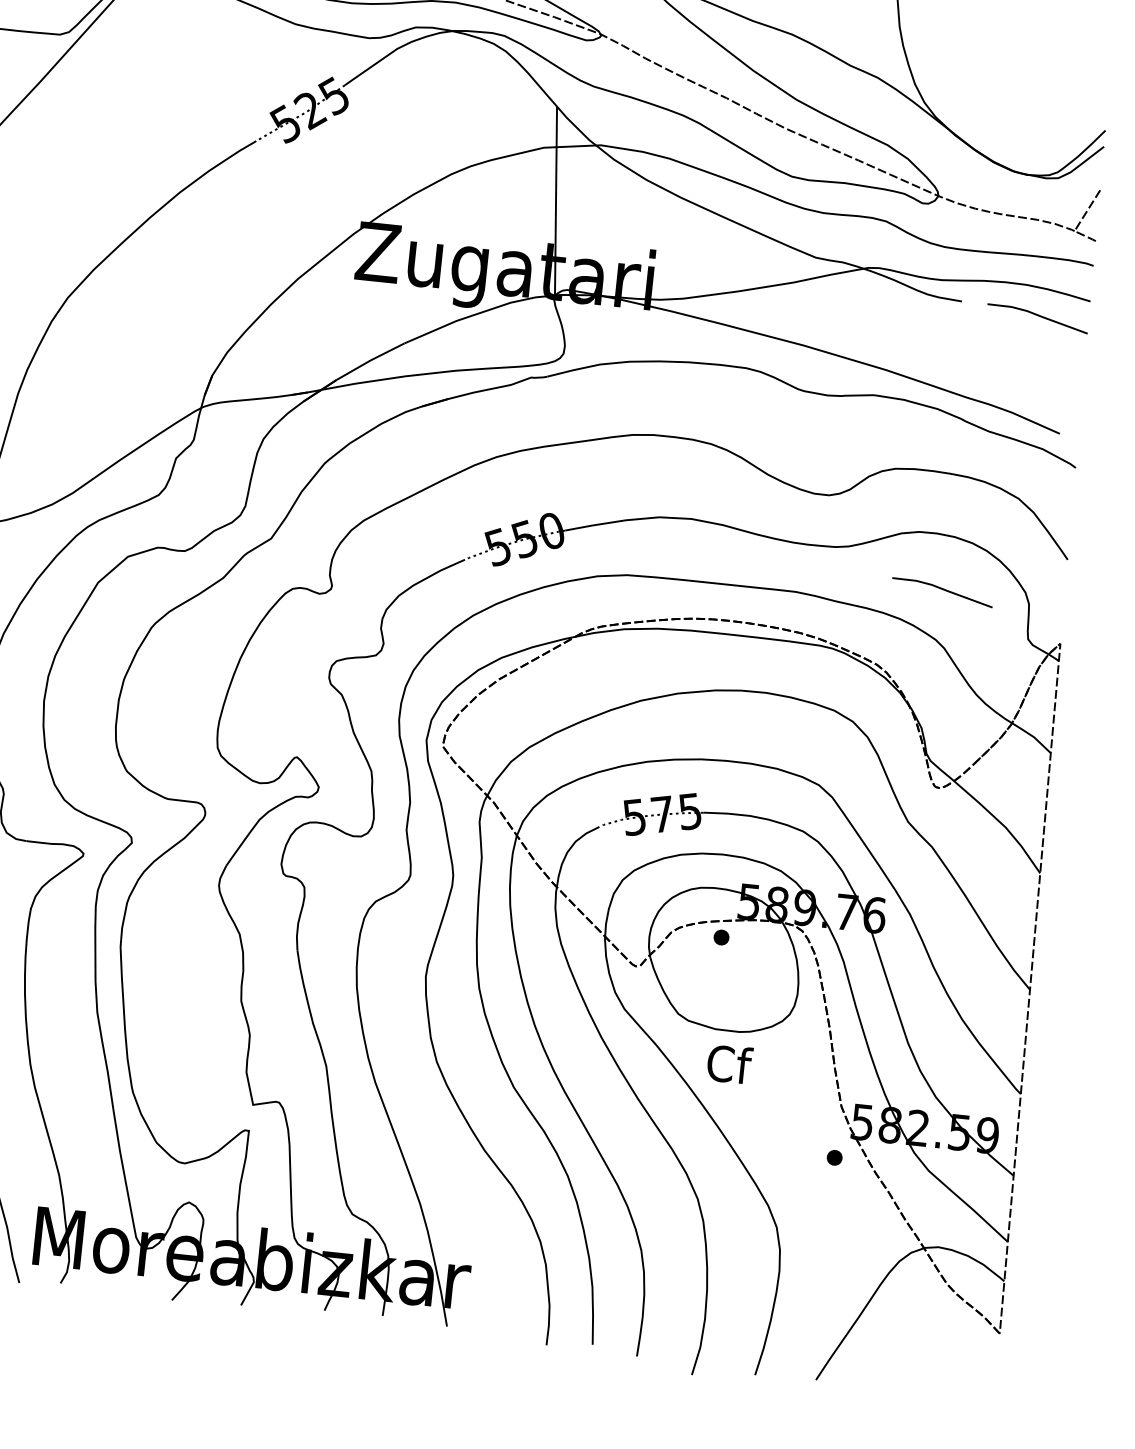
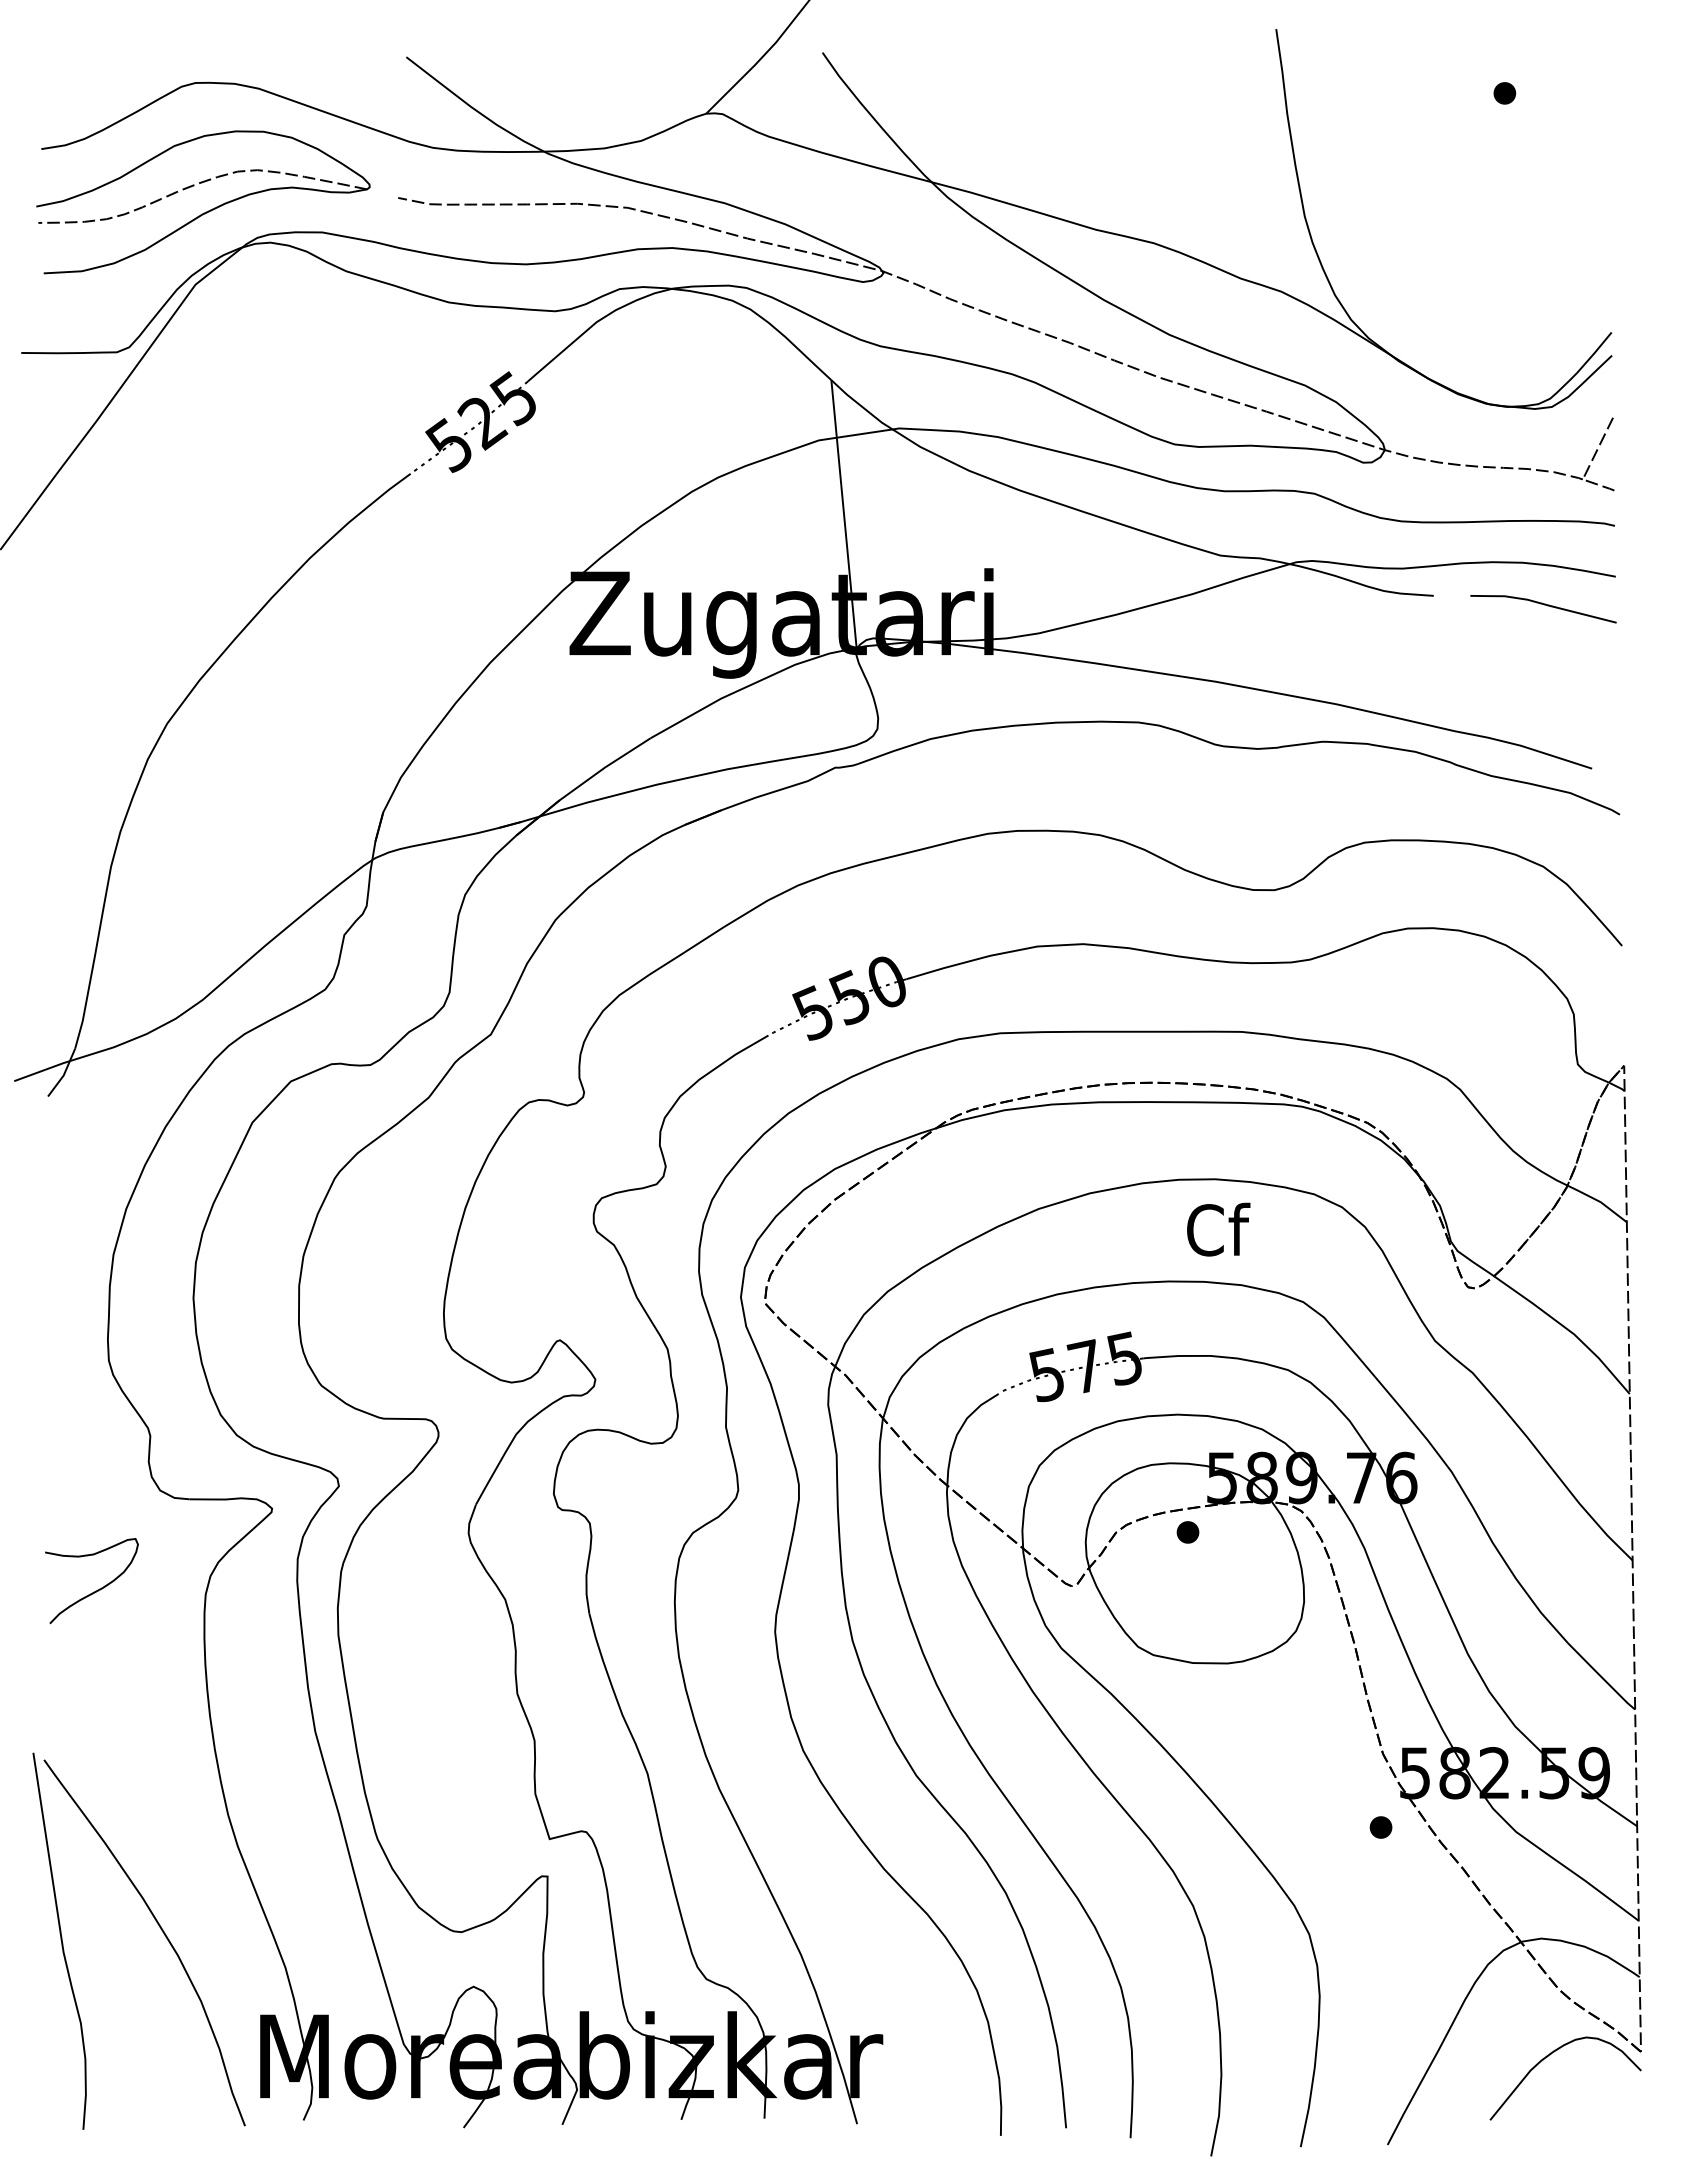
curve: (943, 590) -> (1450, 1007), removed
text: (729, 1064) -> (1218, 1229), moved
curve: (936, 1329) -> (1550, 2055), added

